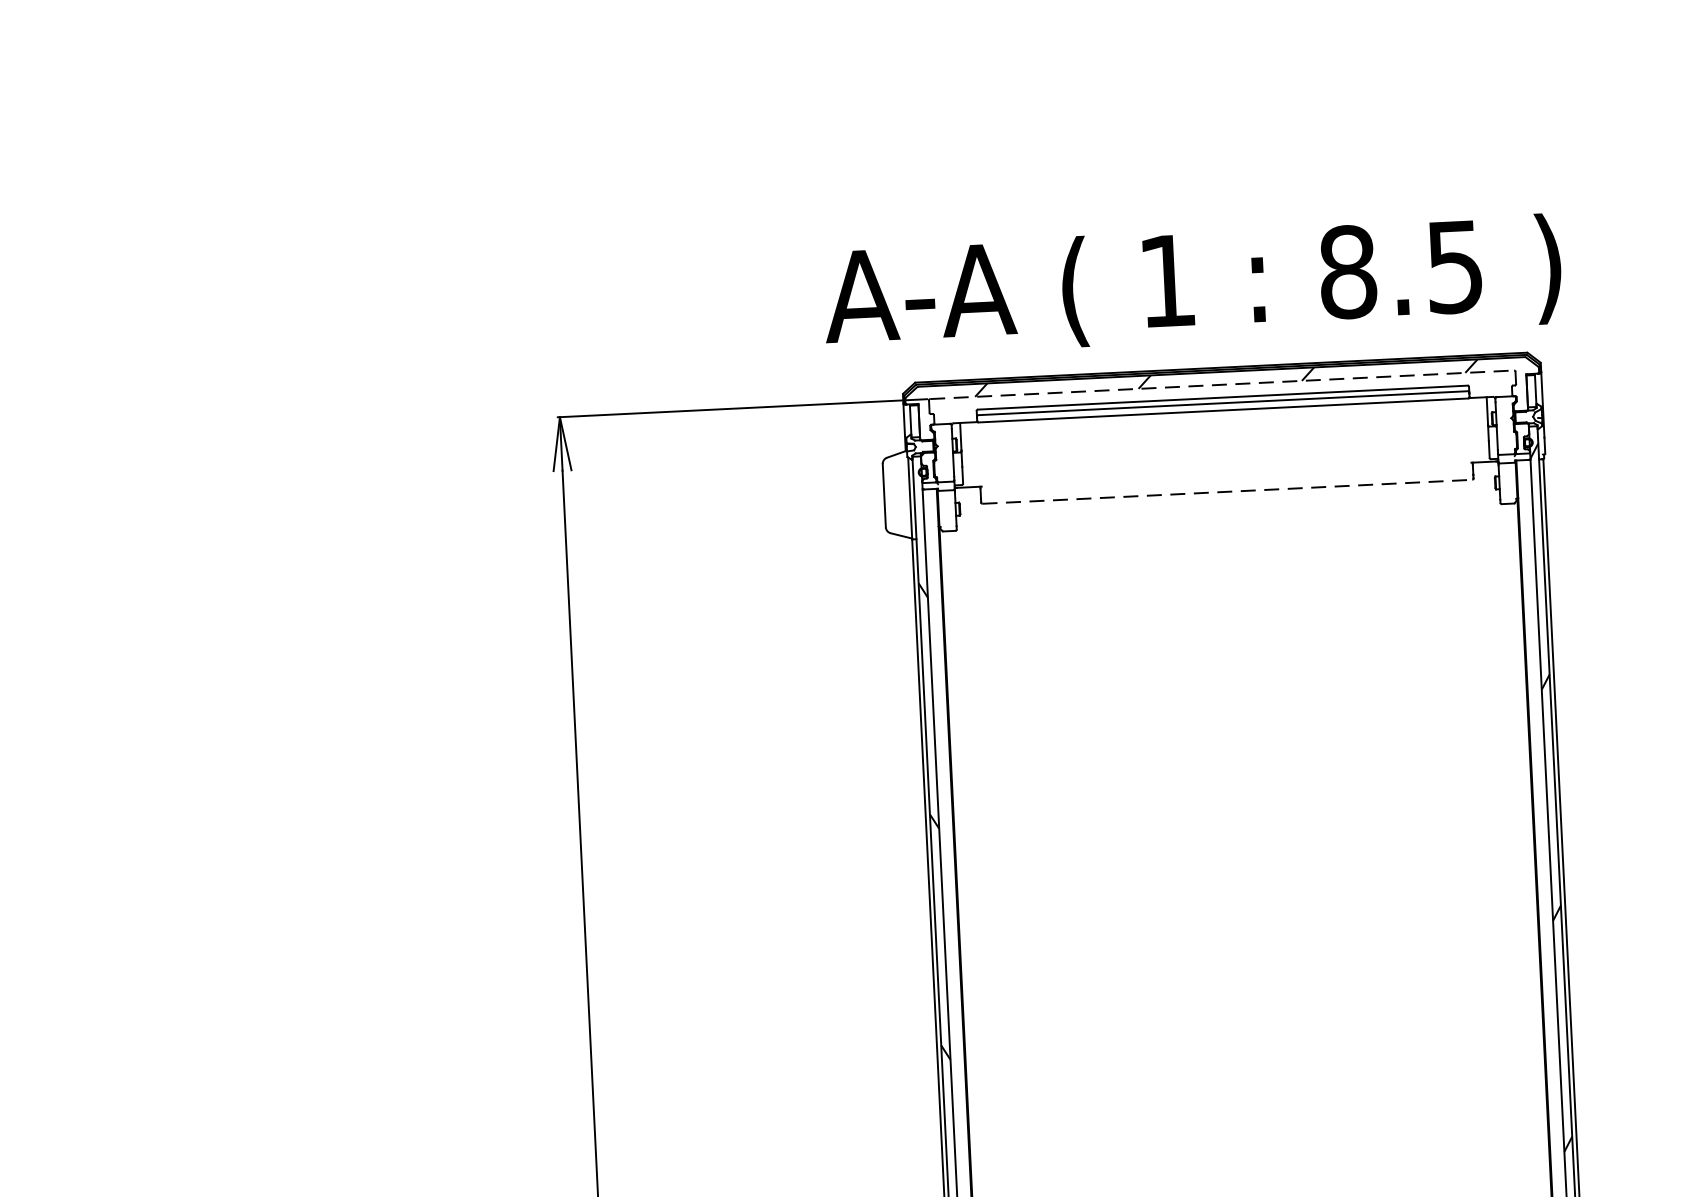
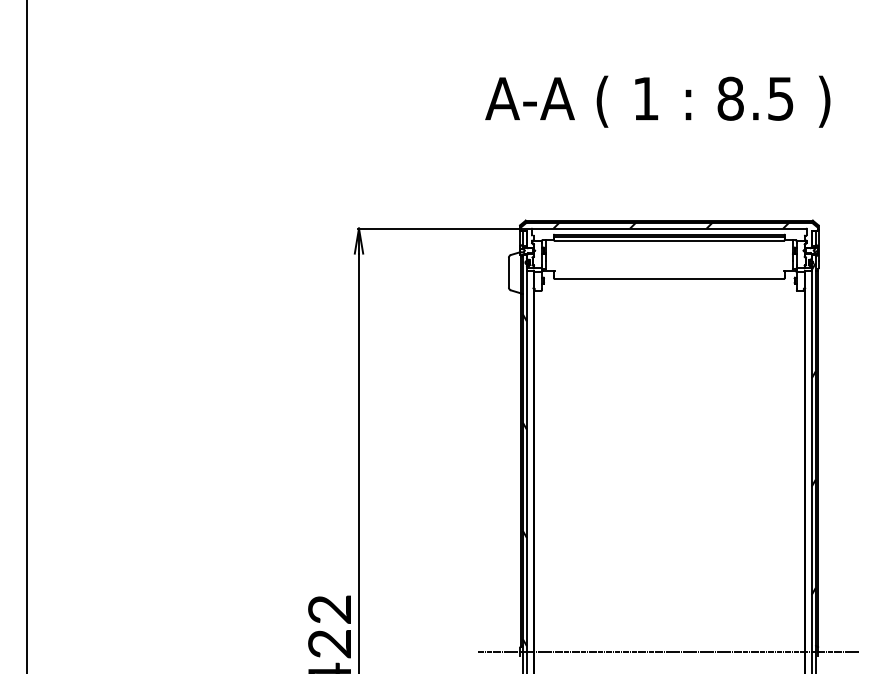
text: (1192, 285) -> (657, 101), moved
line: (1222, 384) -> (669, 228), dashed -> solid
line: (1227, 491) -> (669, 278), dashed -> solid

